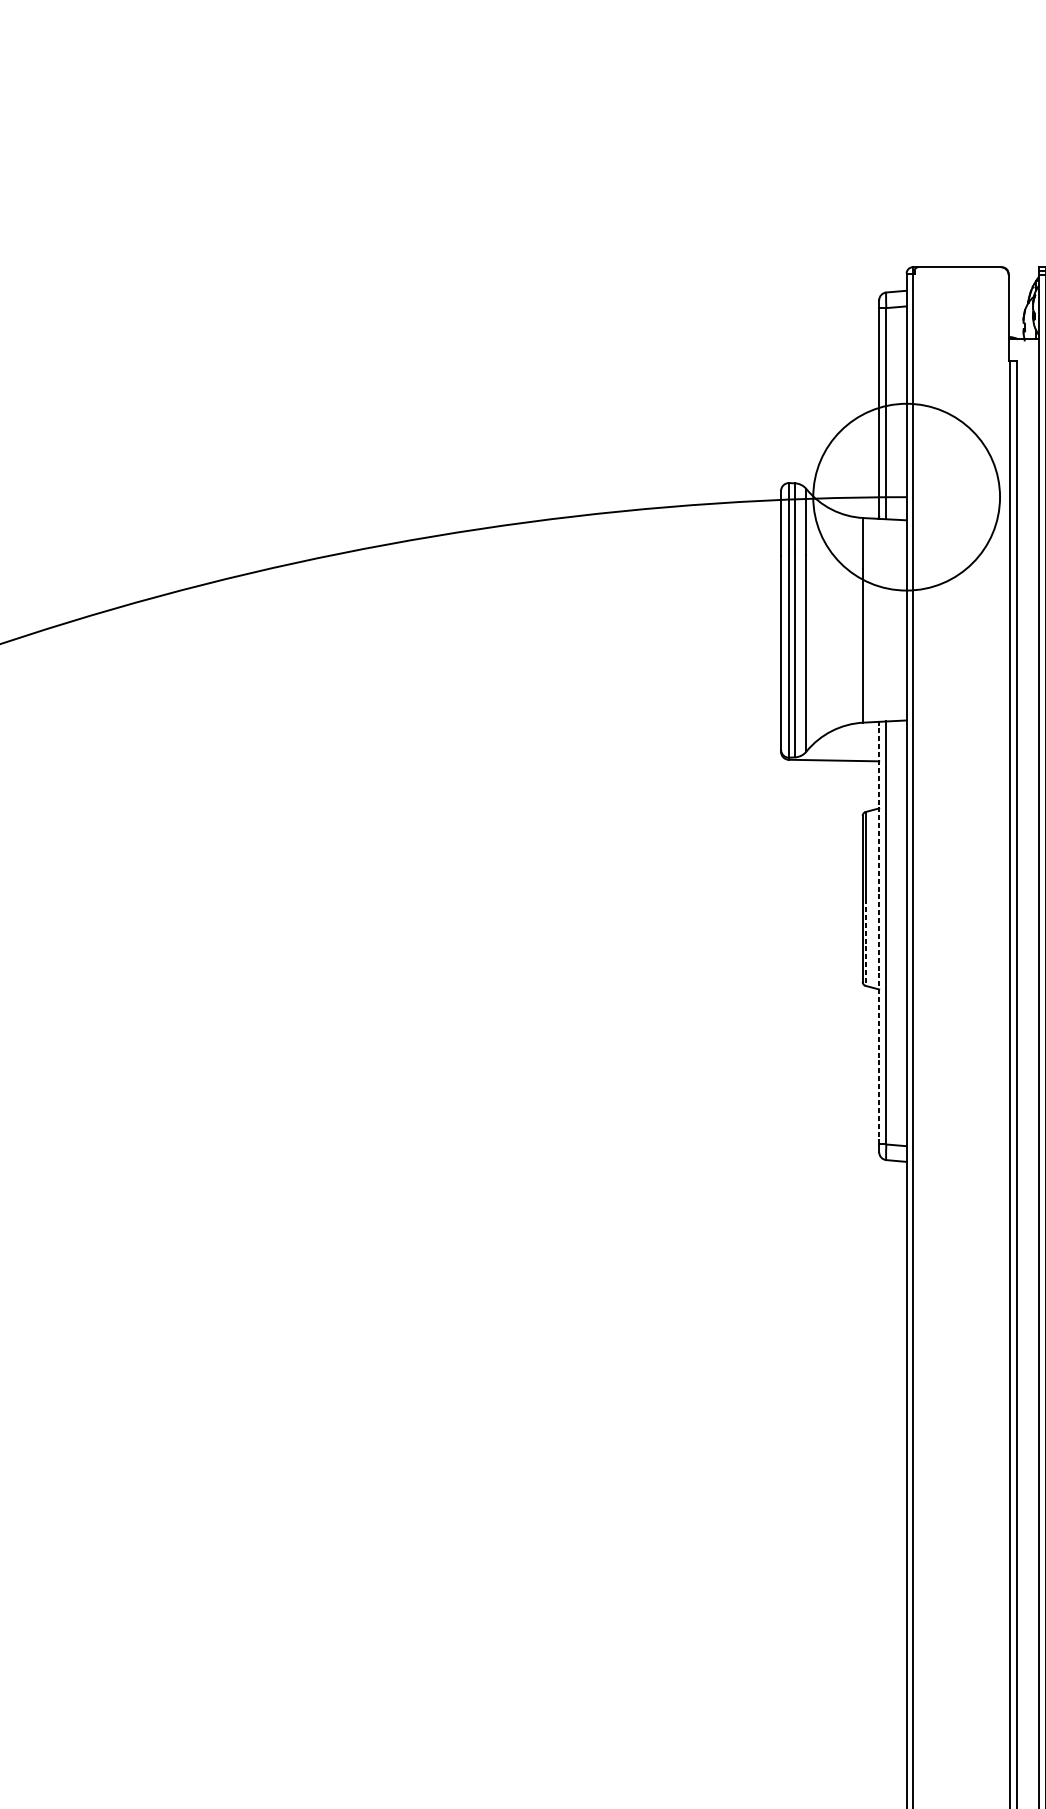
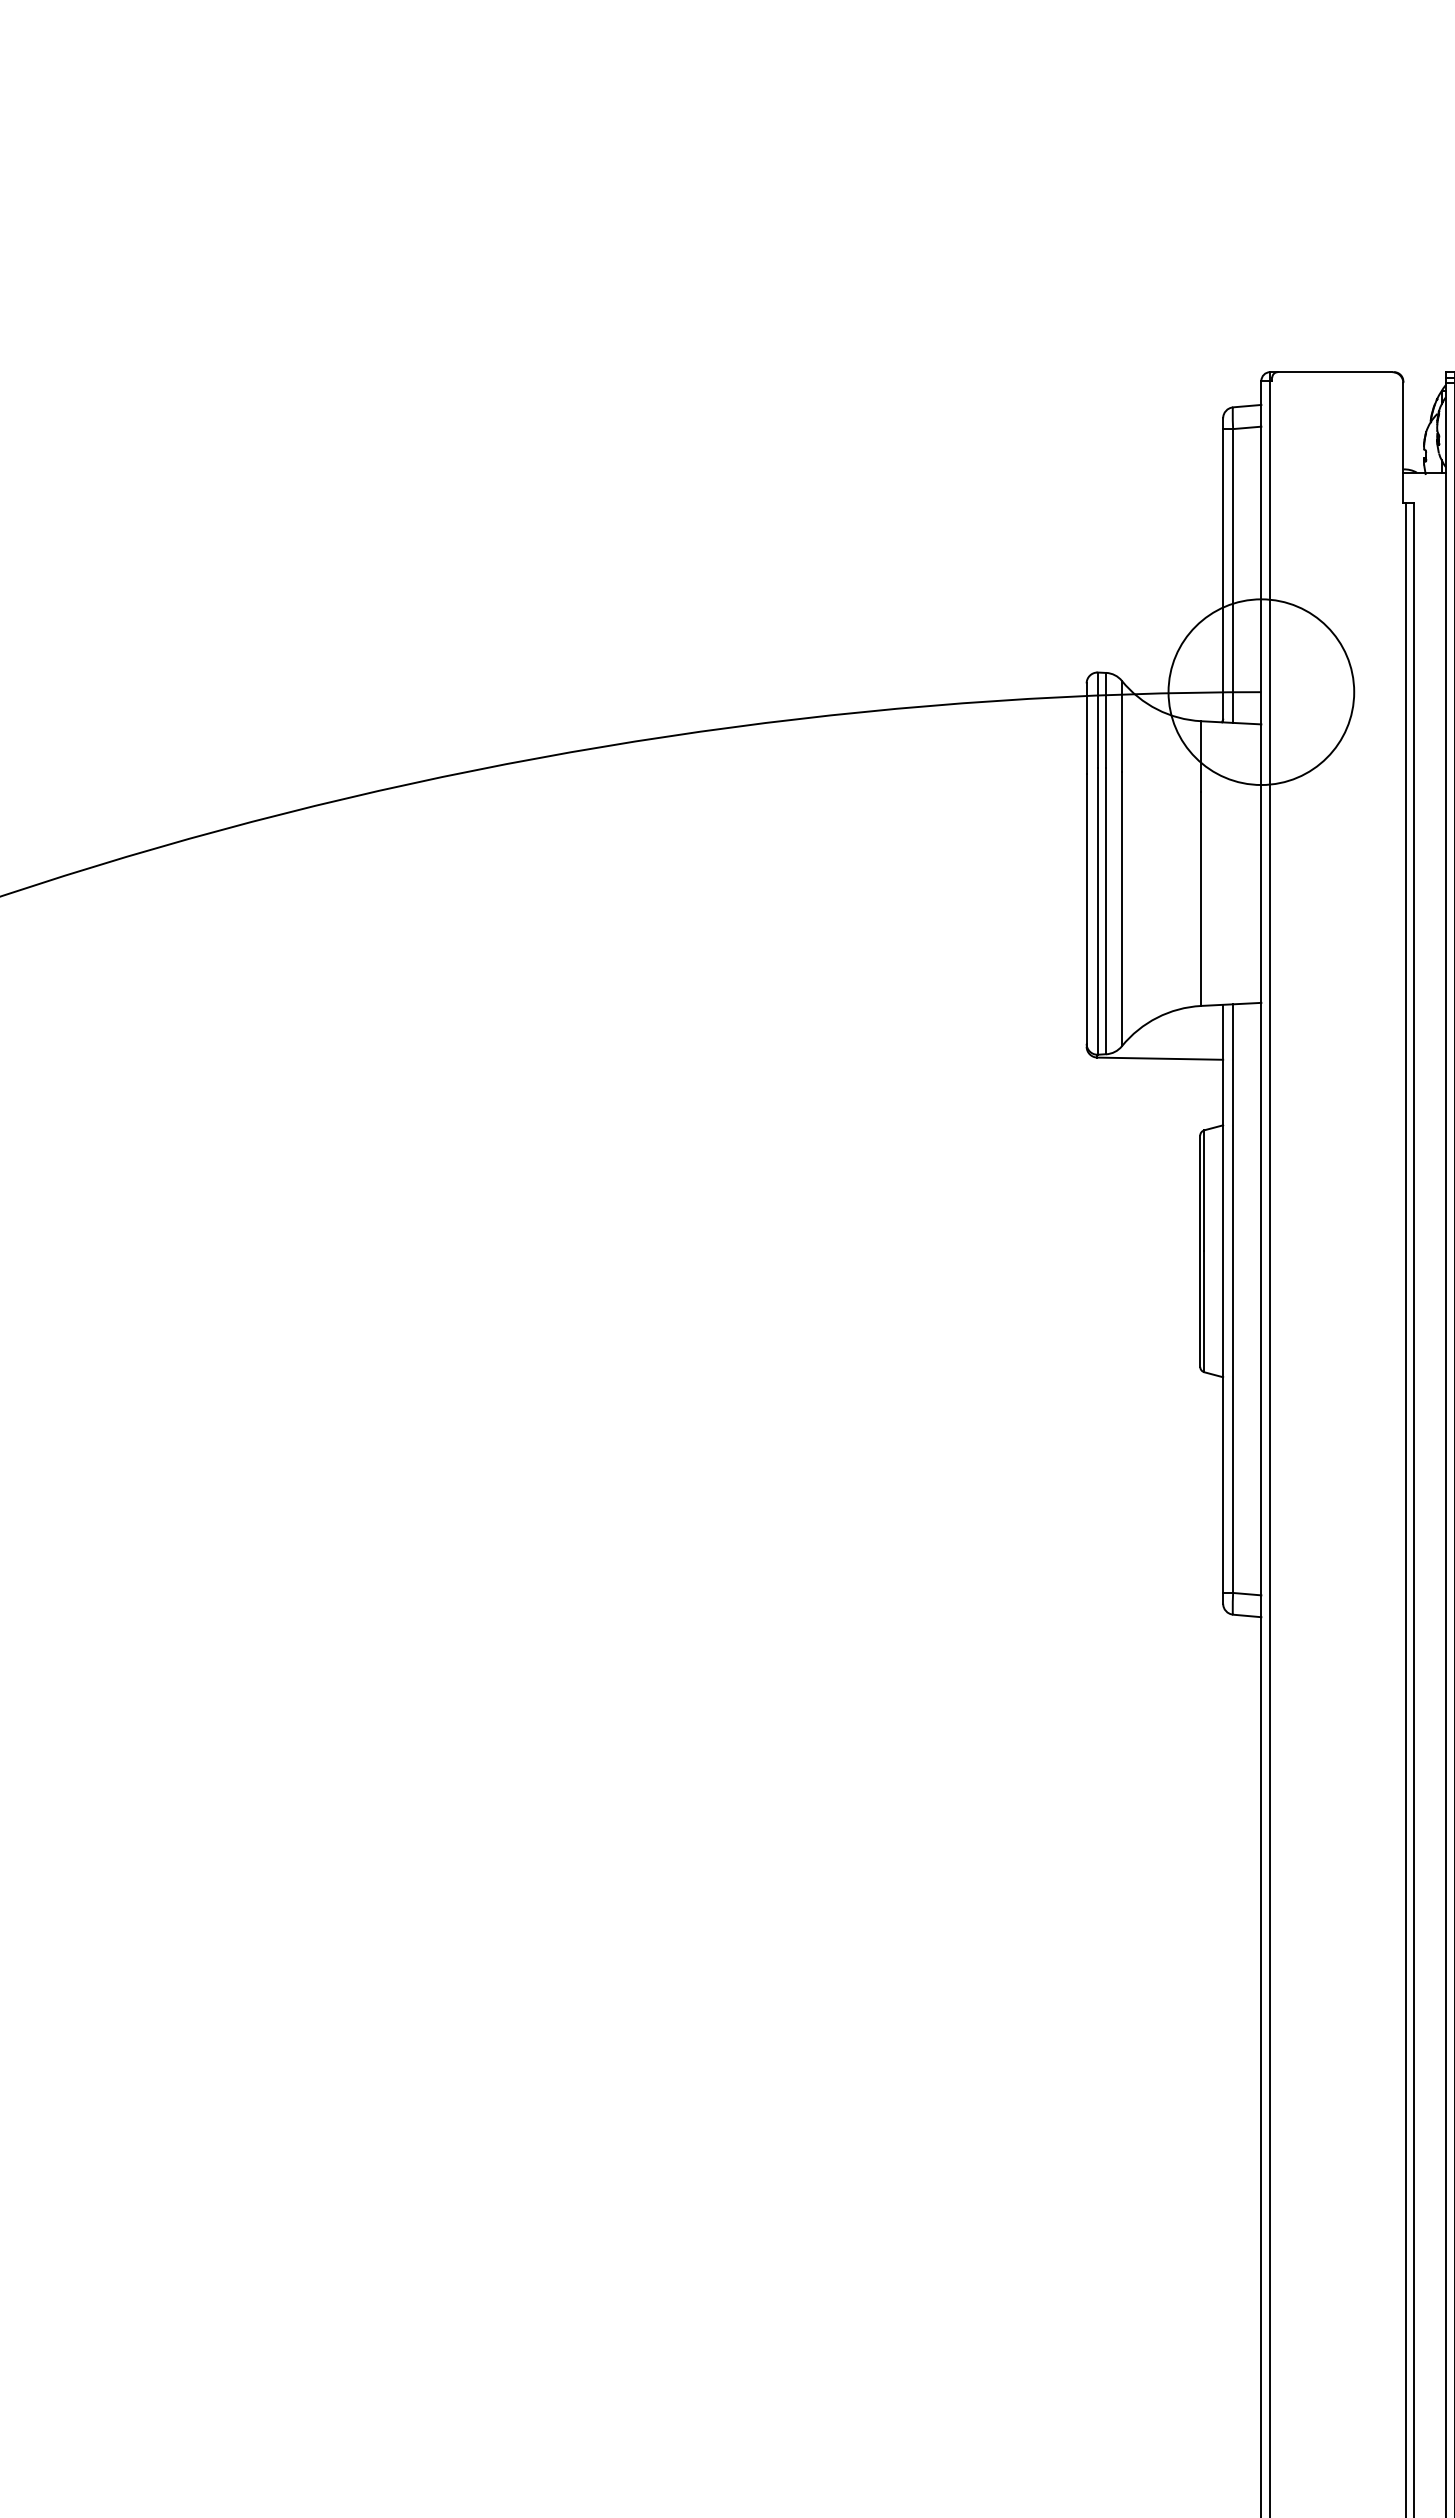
circle: (906, 497) -> (1261, 692), size x0.71
line: (879, 932) -> (1223, 1298), dashed -> solid
line: (865, 942) -> (1204, 1312), dashed -> solid

